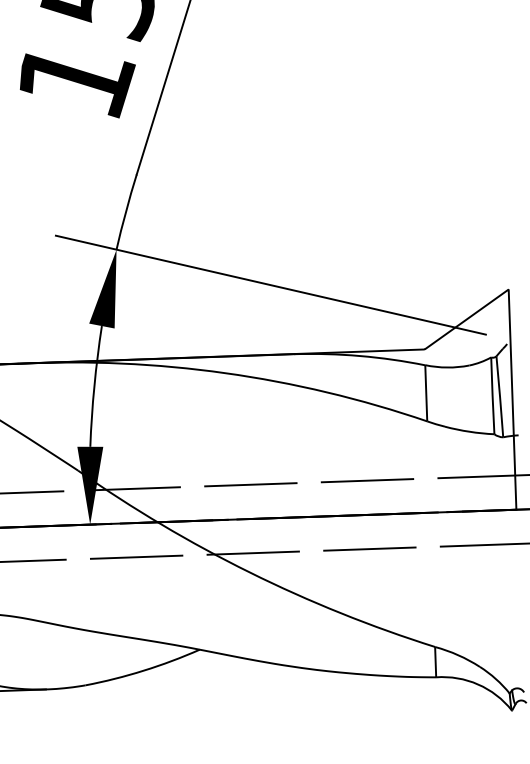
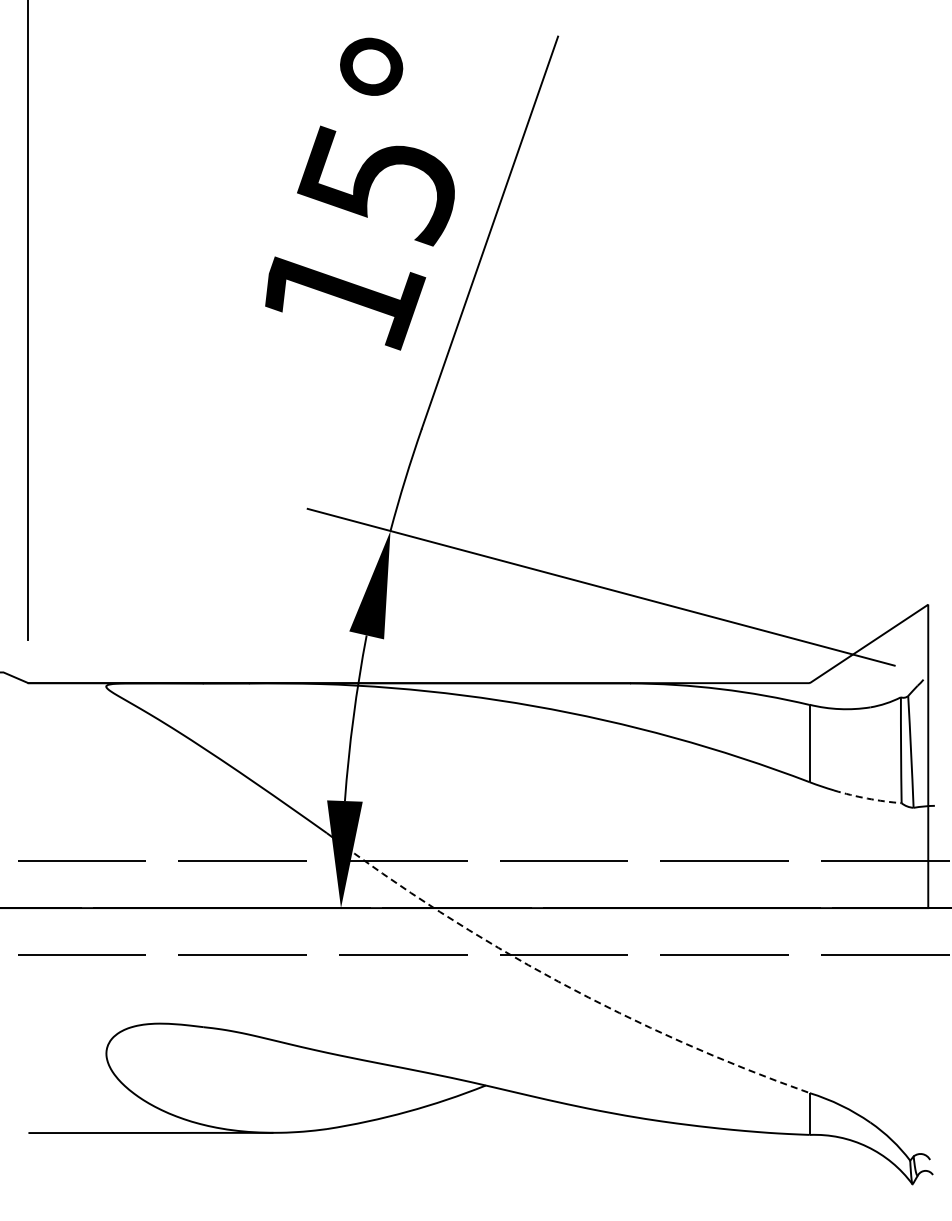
arc: (469, 431) -> (867, 798), solid -> dashed
arc: (249, 572) -> (558, 981), solid -> dashed

